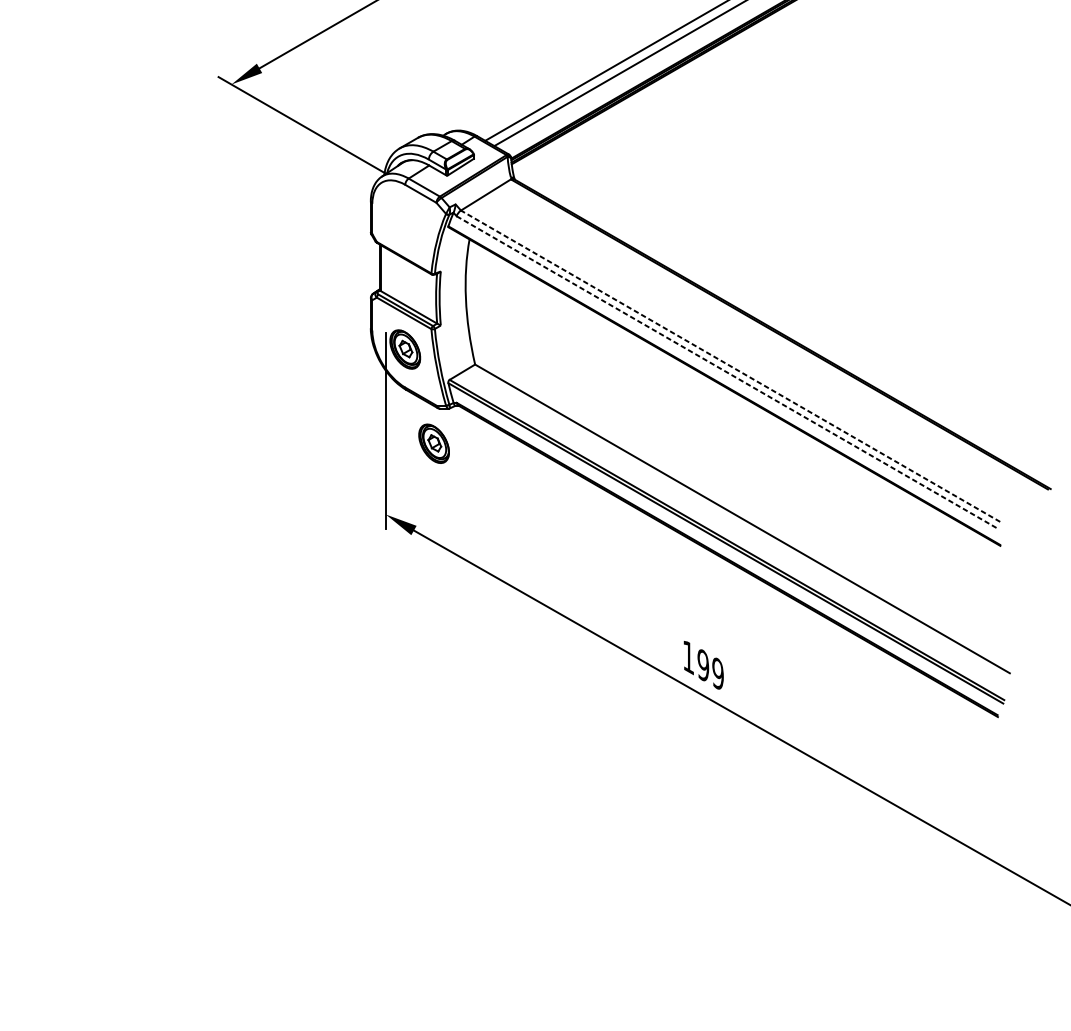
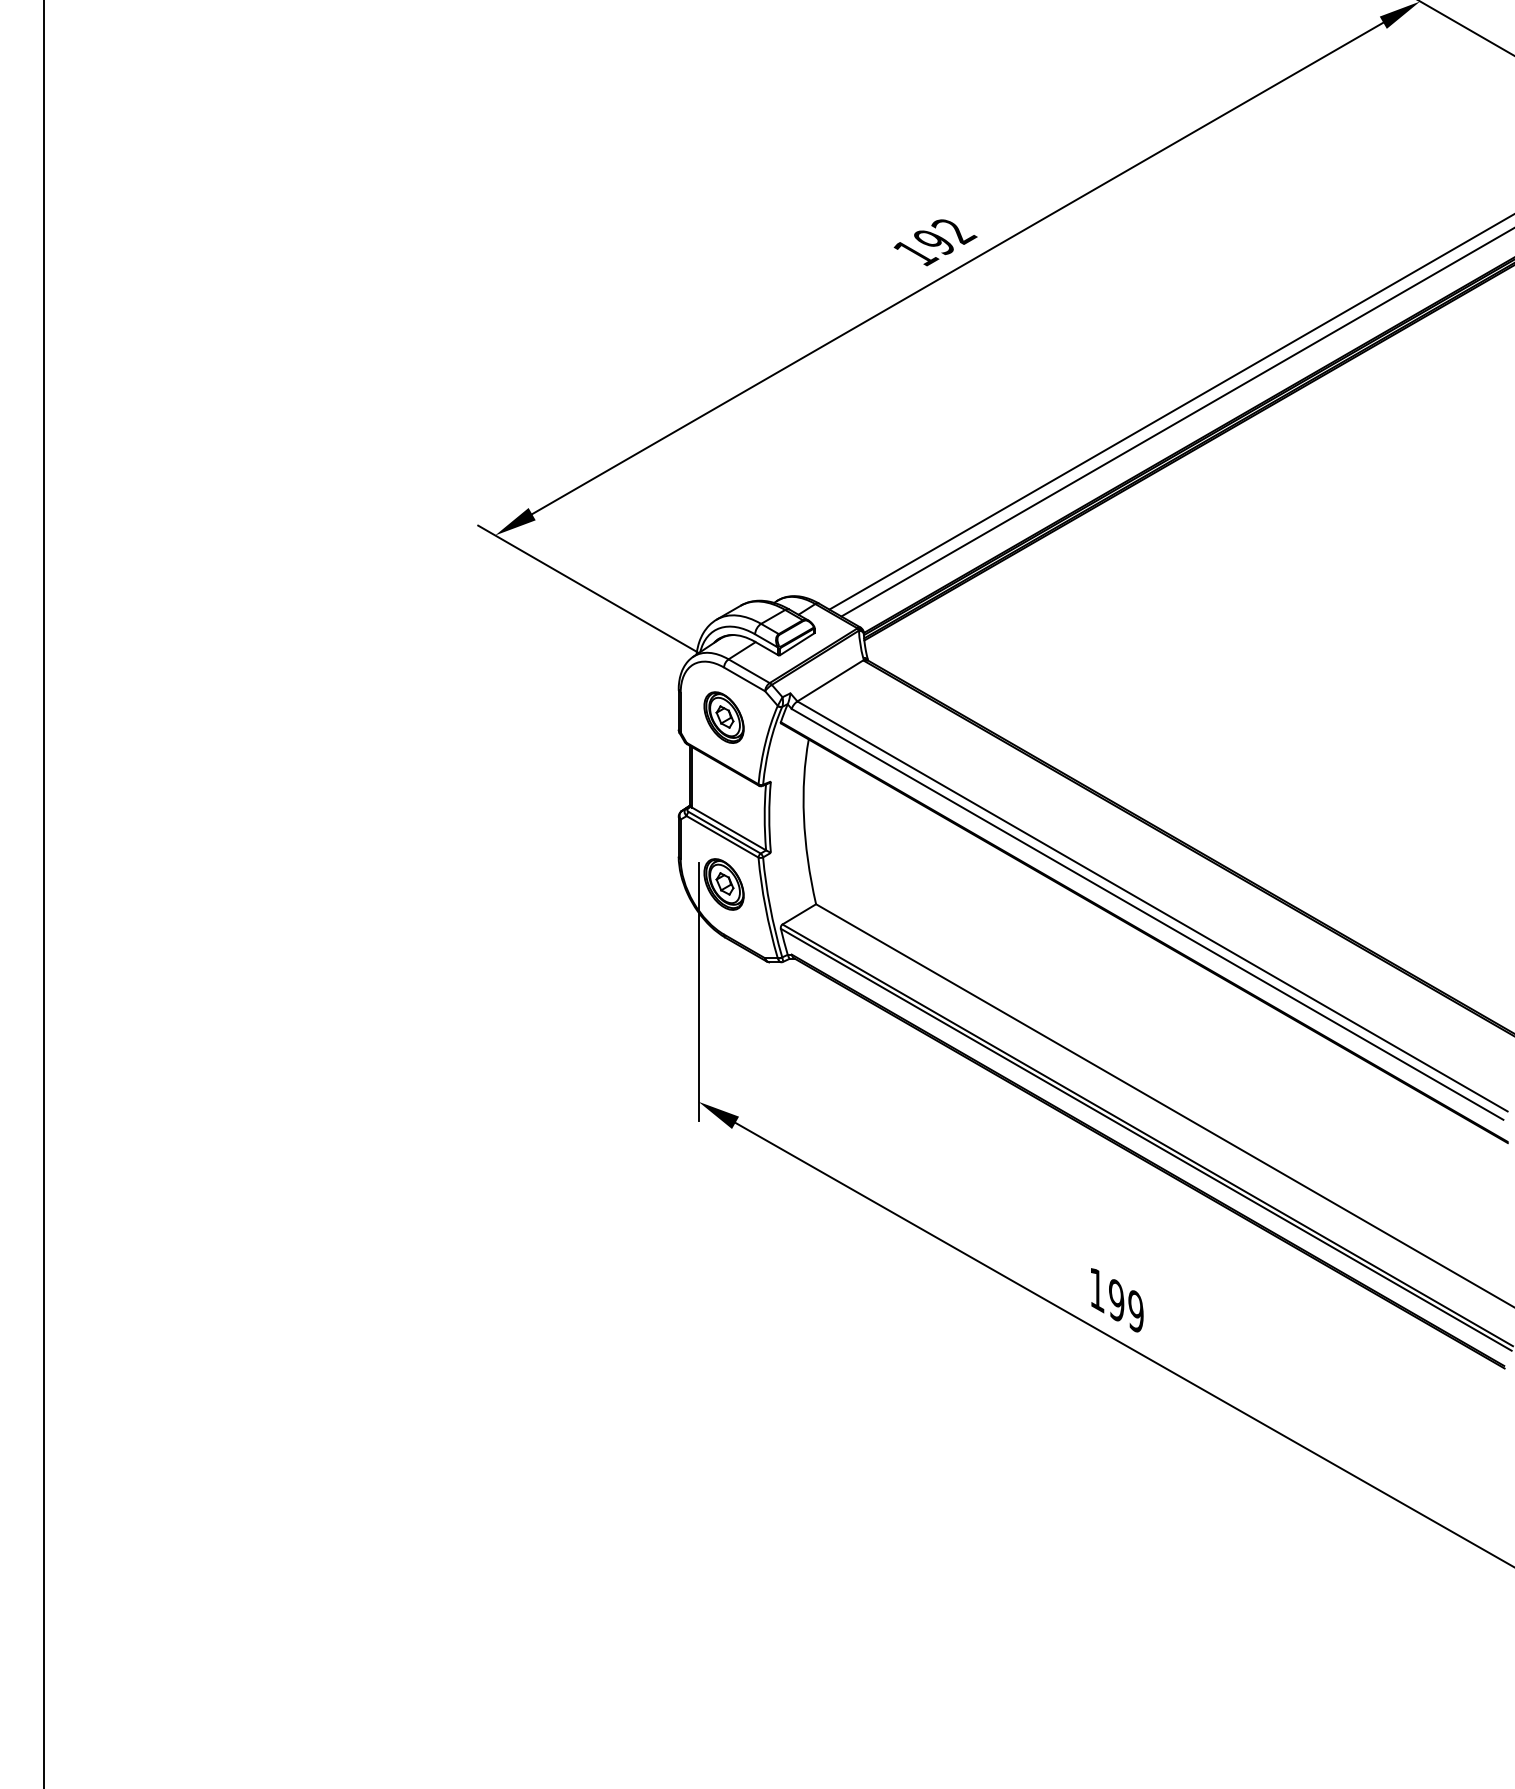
line: (730, 366) -> (1152, 906), dashed -> solid
line: (726, 372) -> (1147, 914), dashed -> solid
part: (433, 443) -> (723, 717), moved

